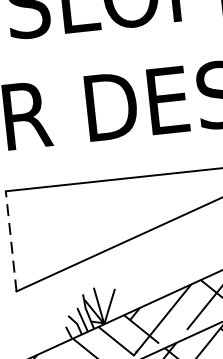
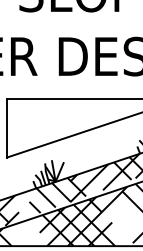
line: (10, 240) -> (6, 127), dashed -> solid

